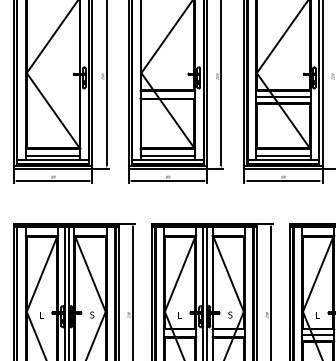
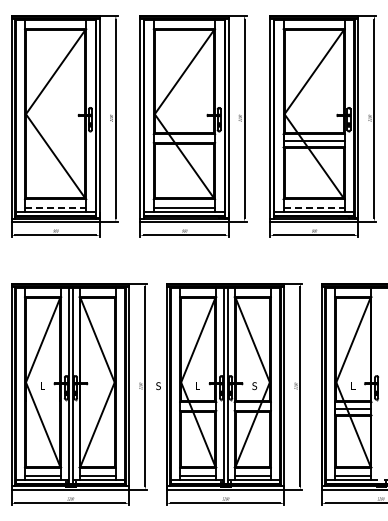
line: (53, 156) -> (55, 207), solid -> dashed
line: (283, 156) -> (314, 207), solid -> dashed
text: (92, 315) -> (158, 386), moved

